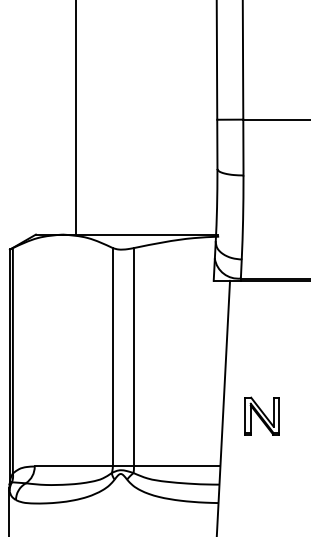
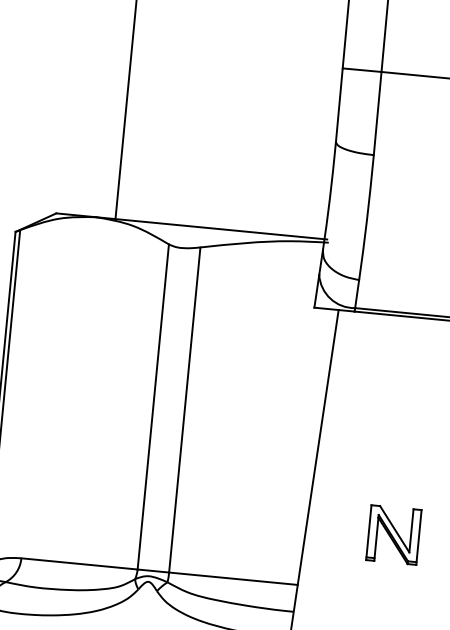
part: (261, 415) -> (392, 534), moved

